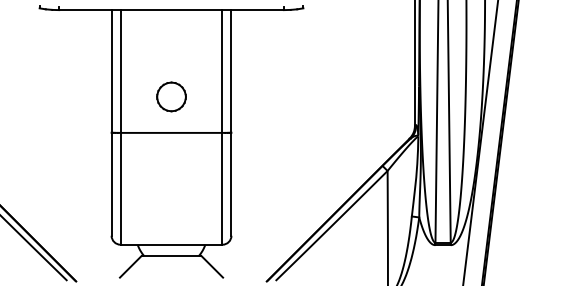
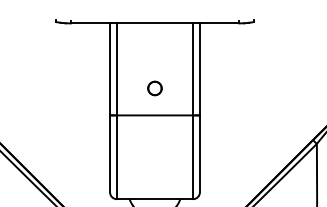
part: (171, 96) -> (154, 88), size x0.62

